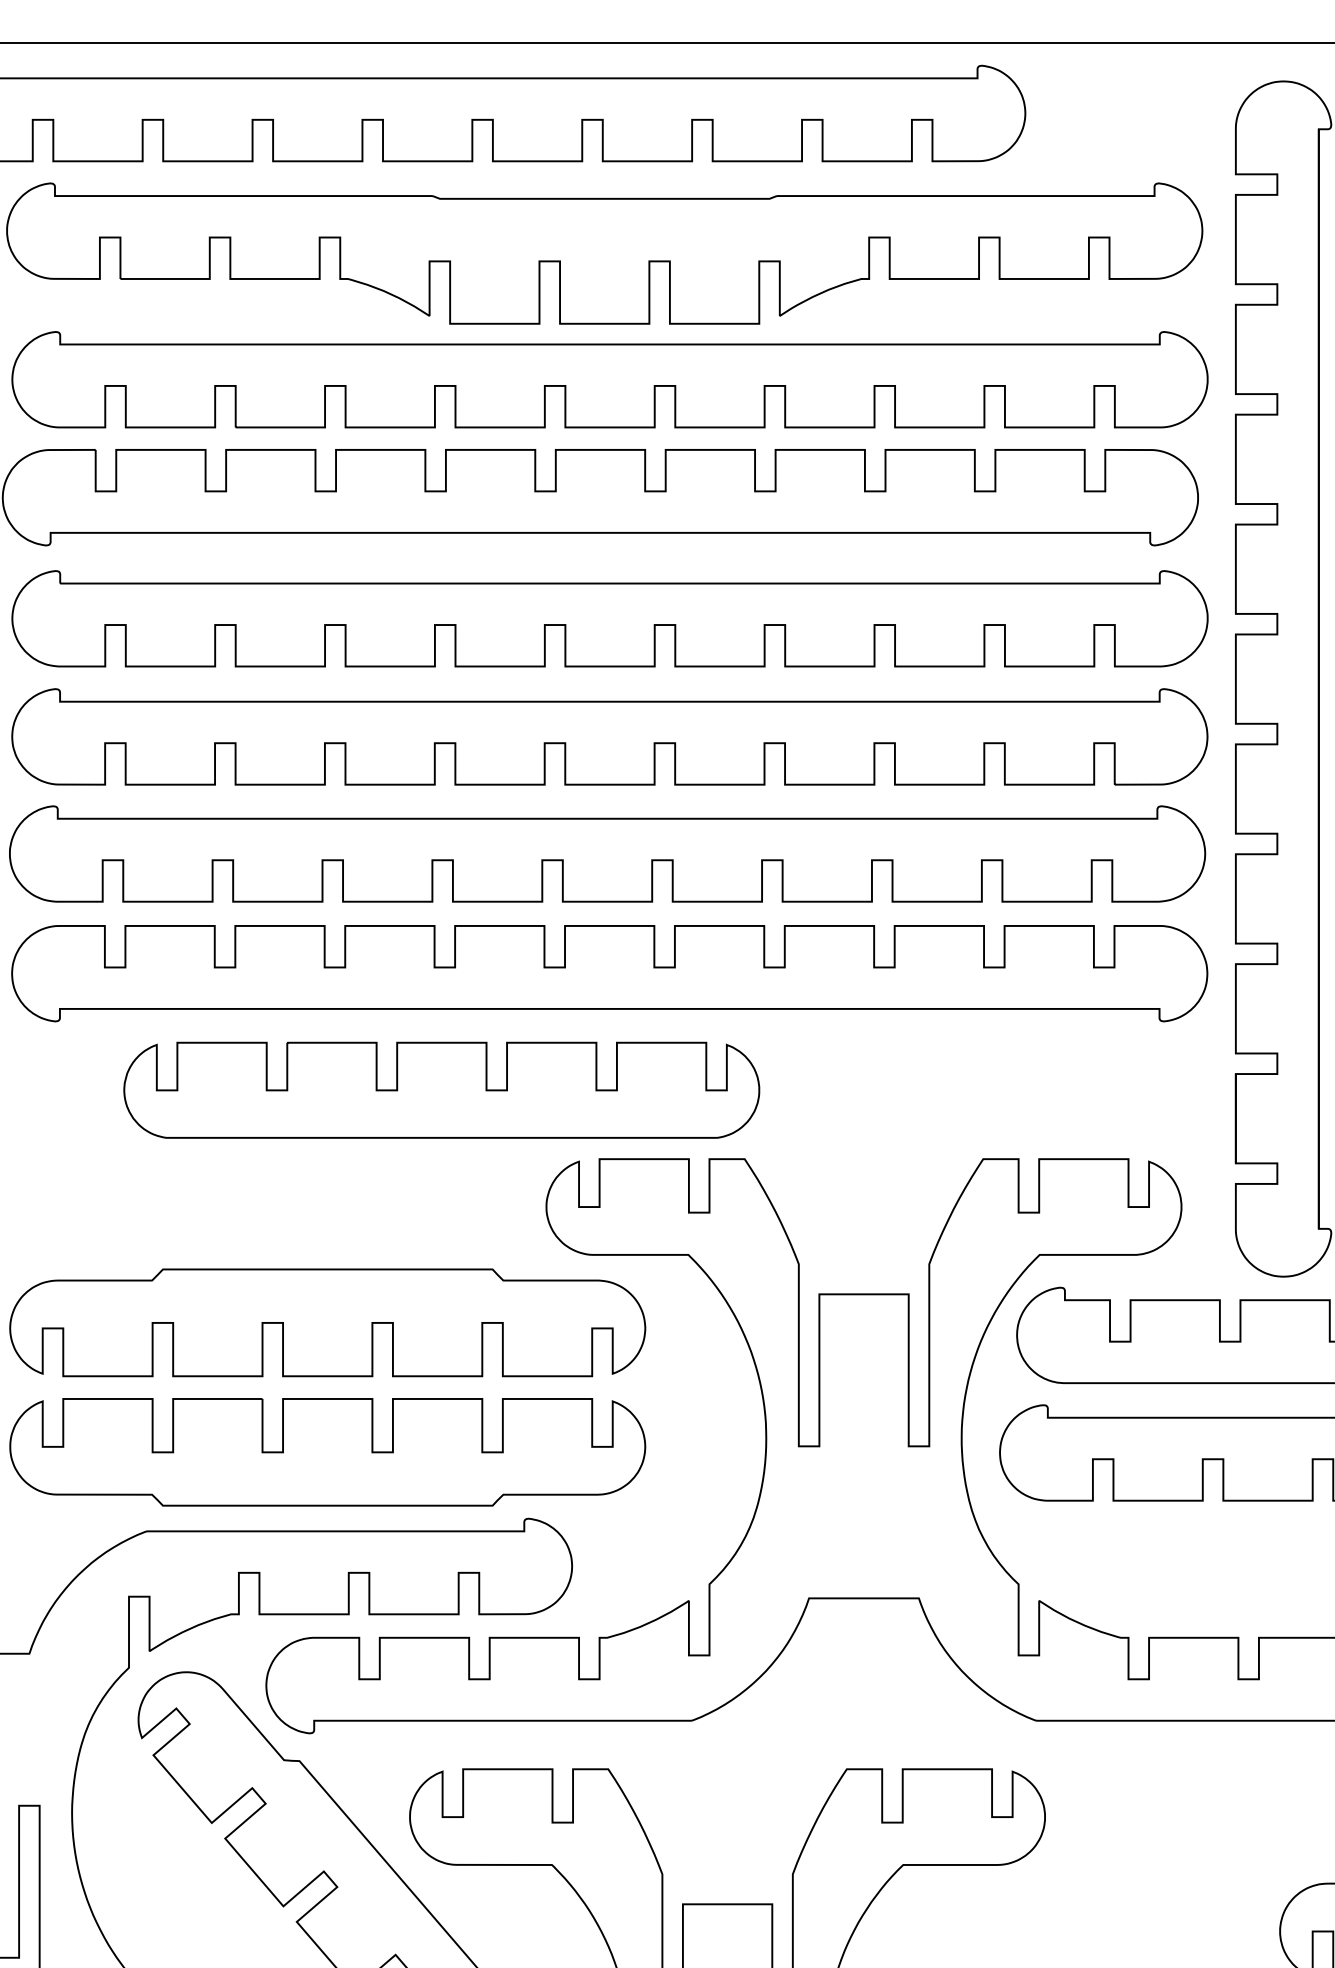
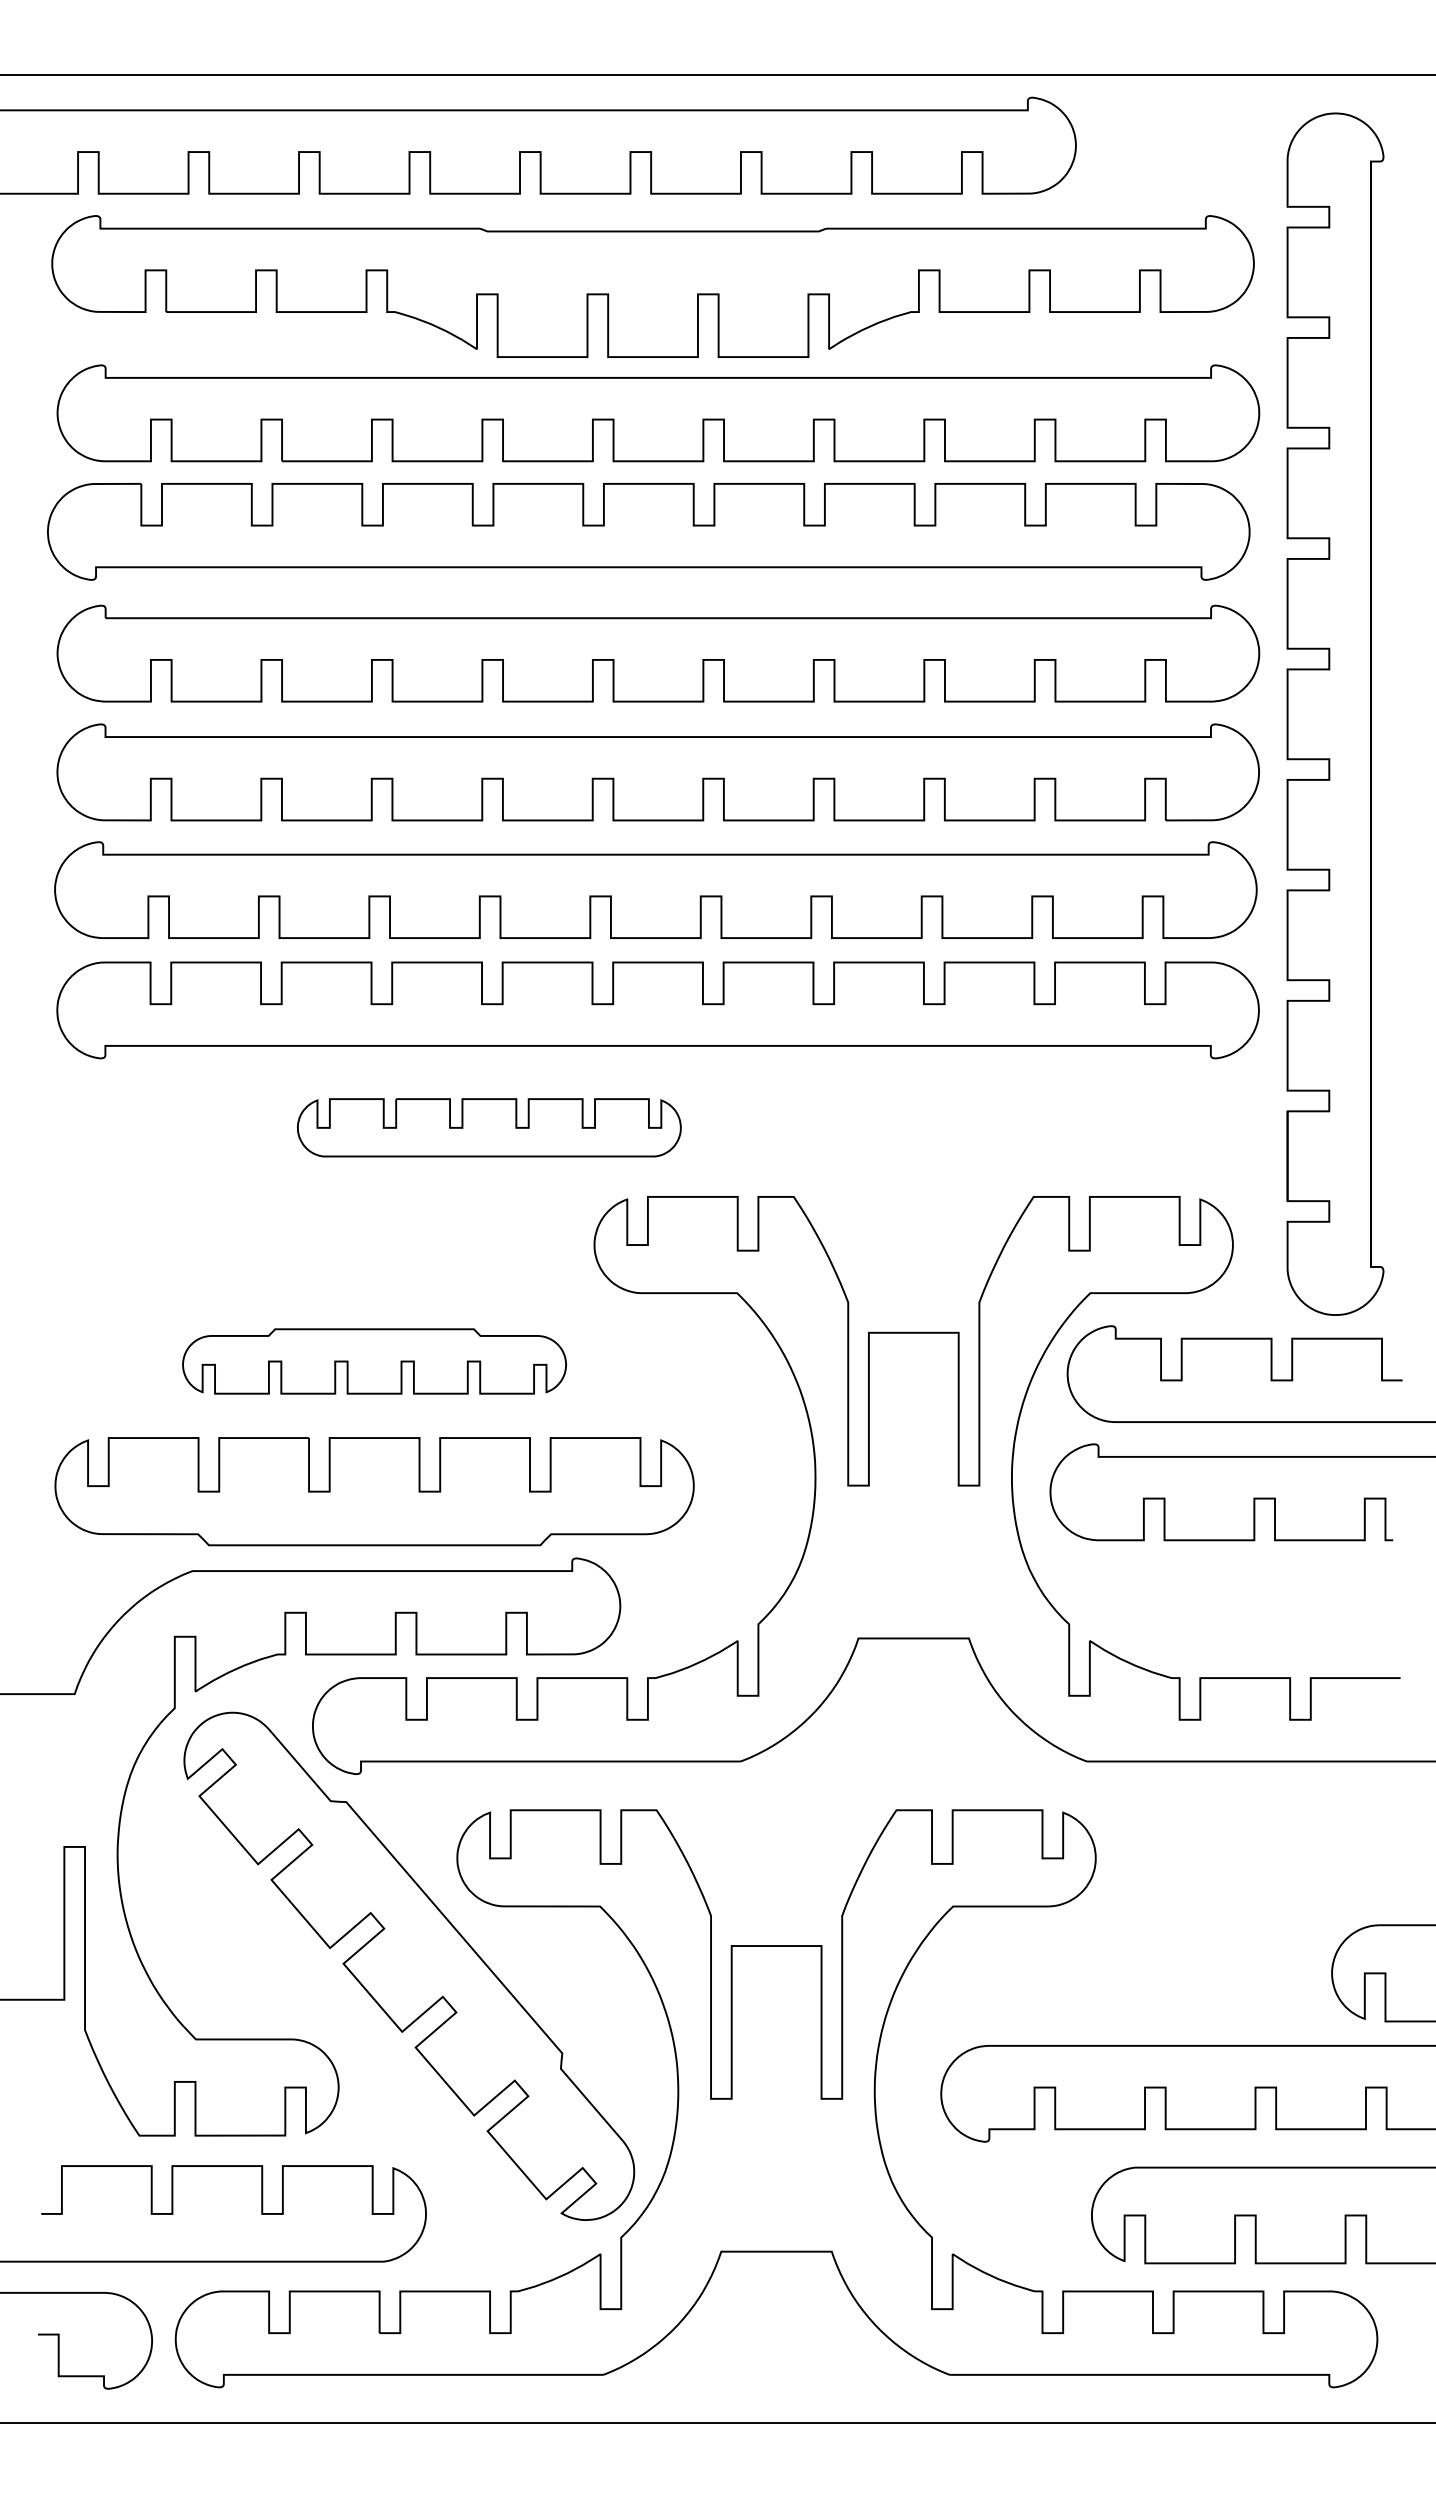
part: (442, 1090) -> (489, 1127), size x0.6
part: (327, 1322) -> (374, 1361), size x0.6

